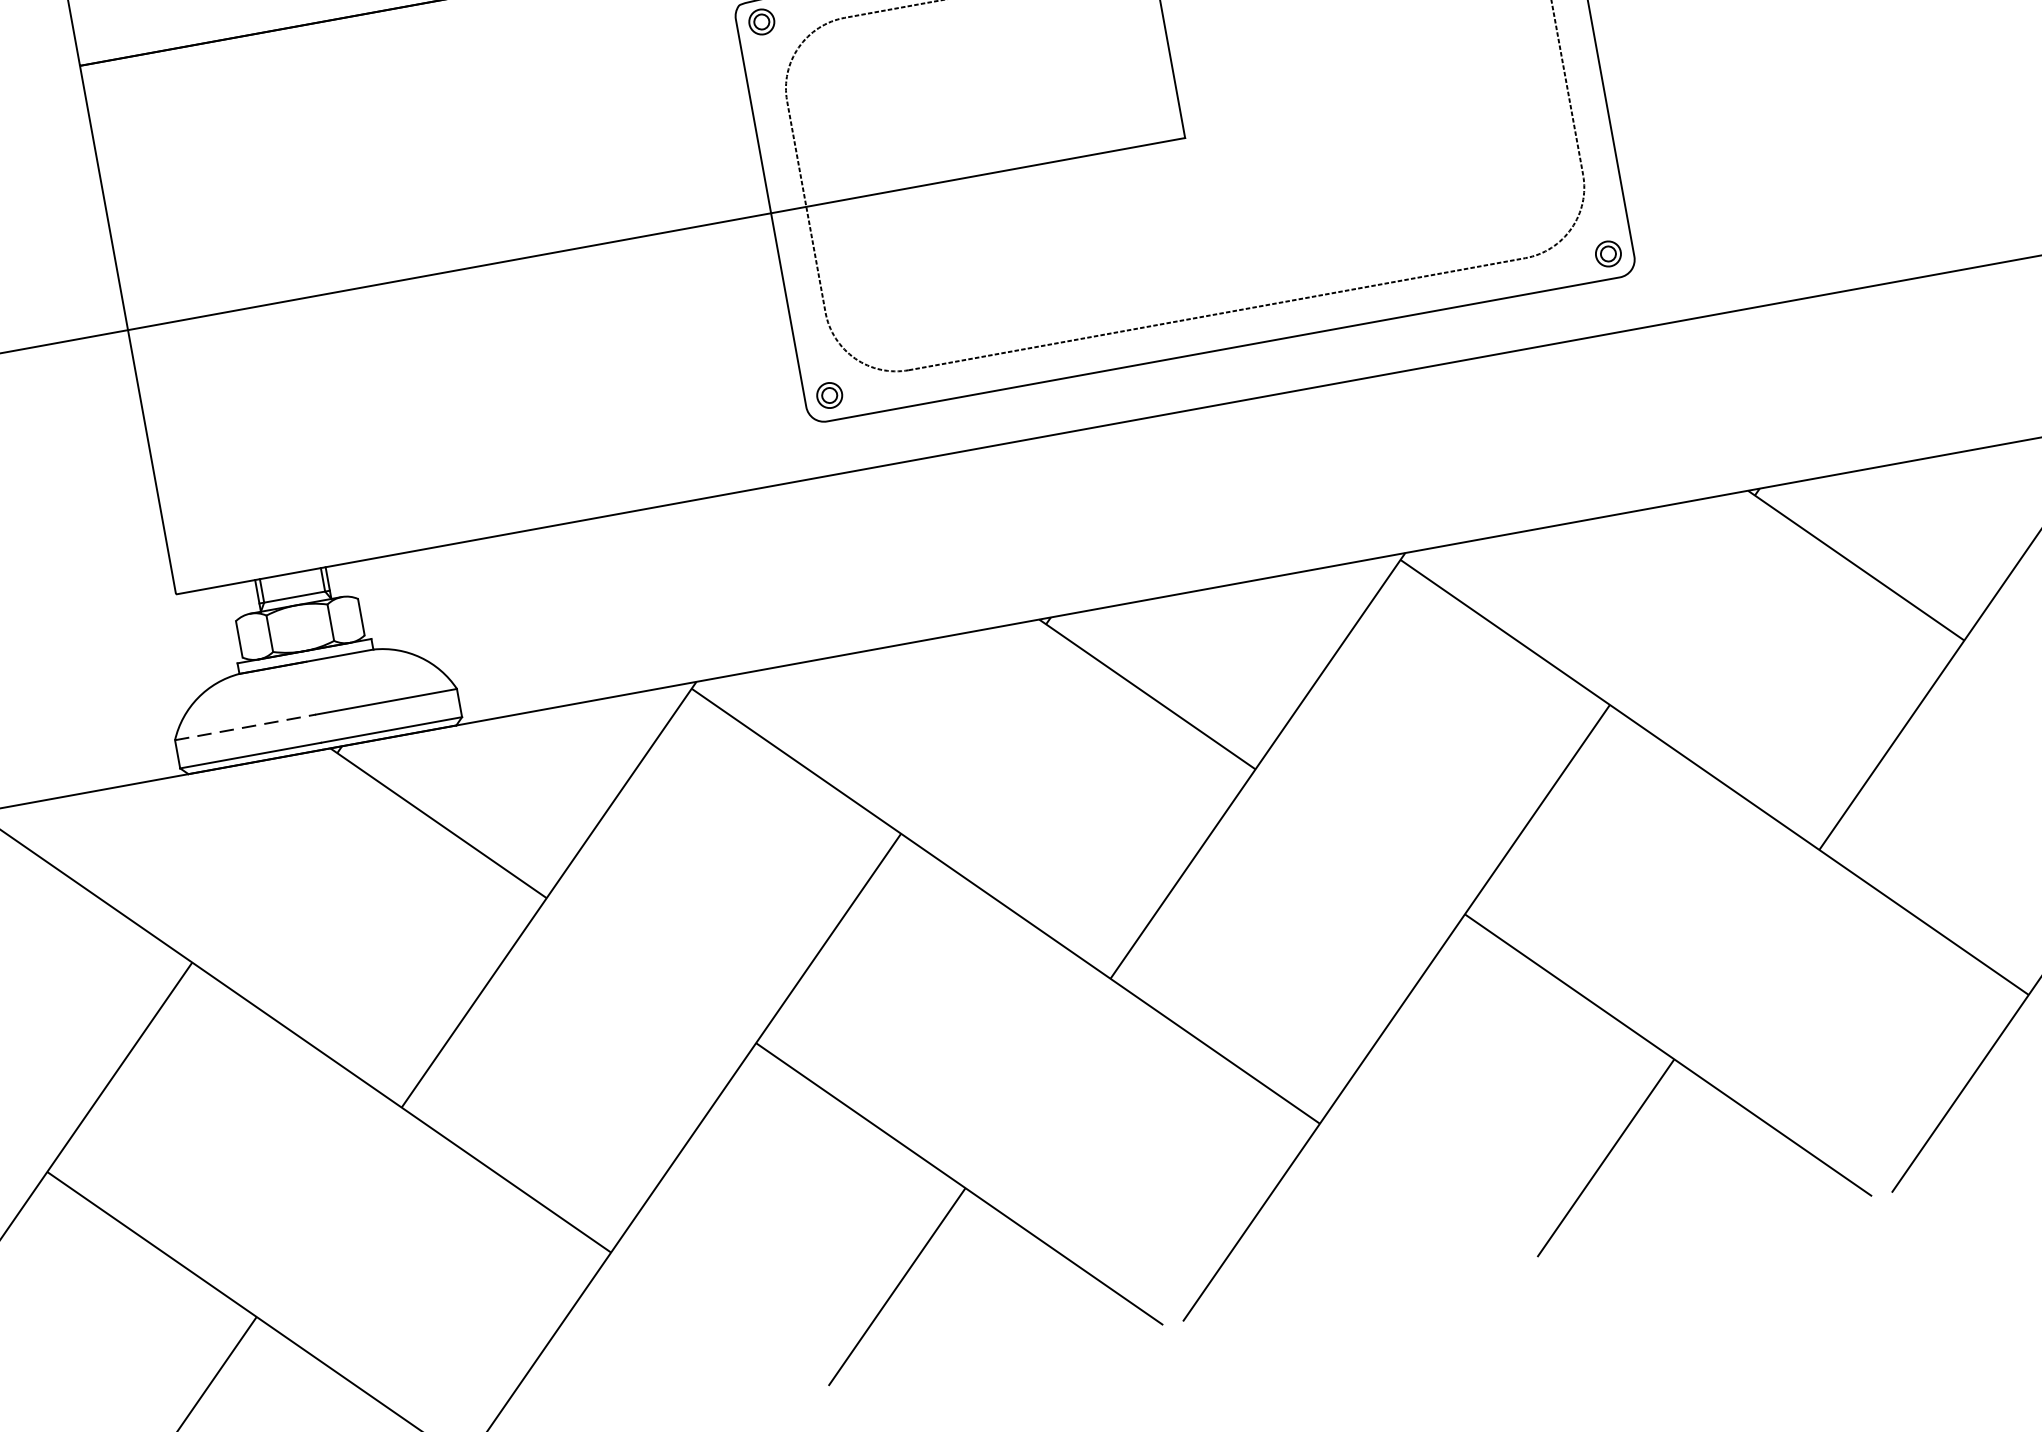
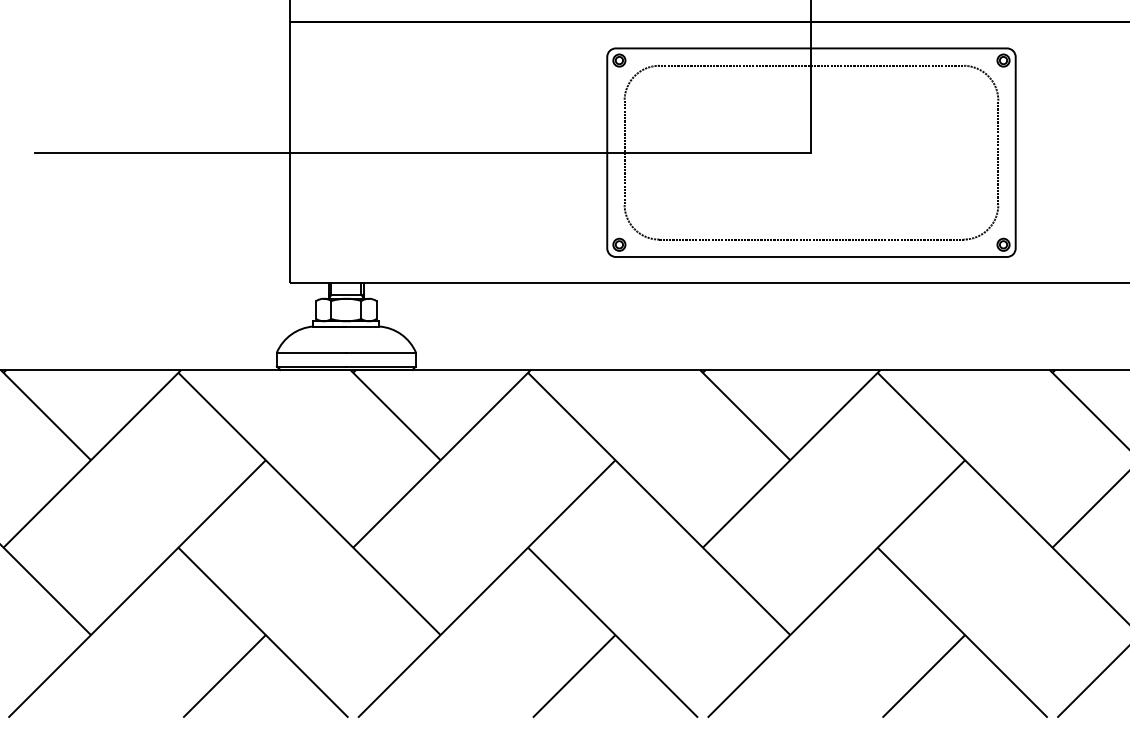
line: (245, 727) -> (311, 352), dashed -> solid

